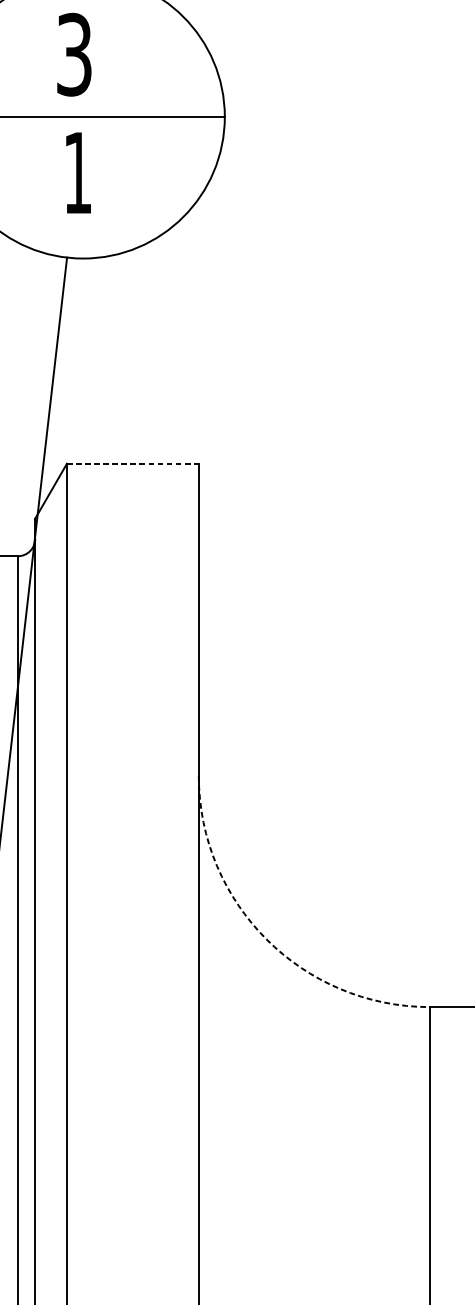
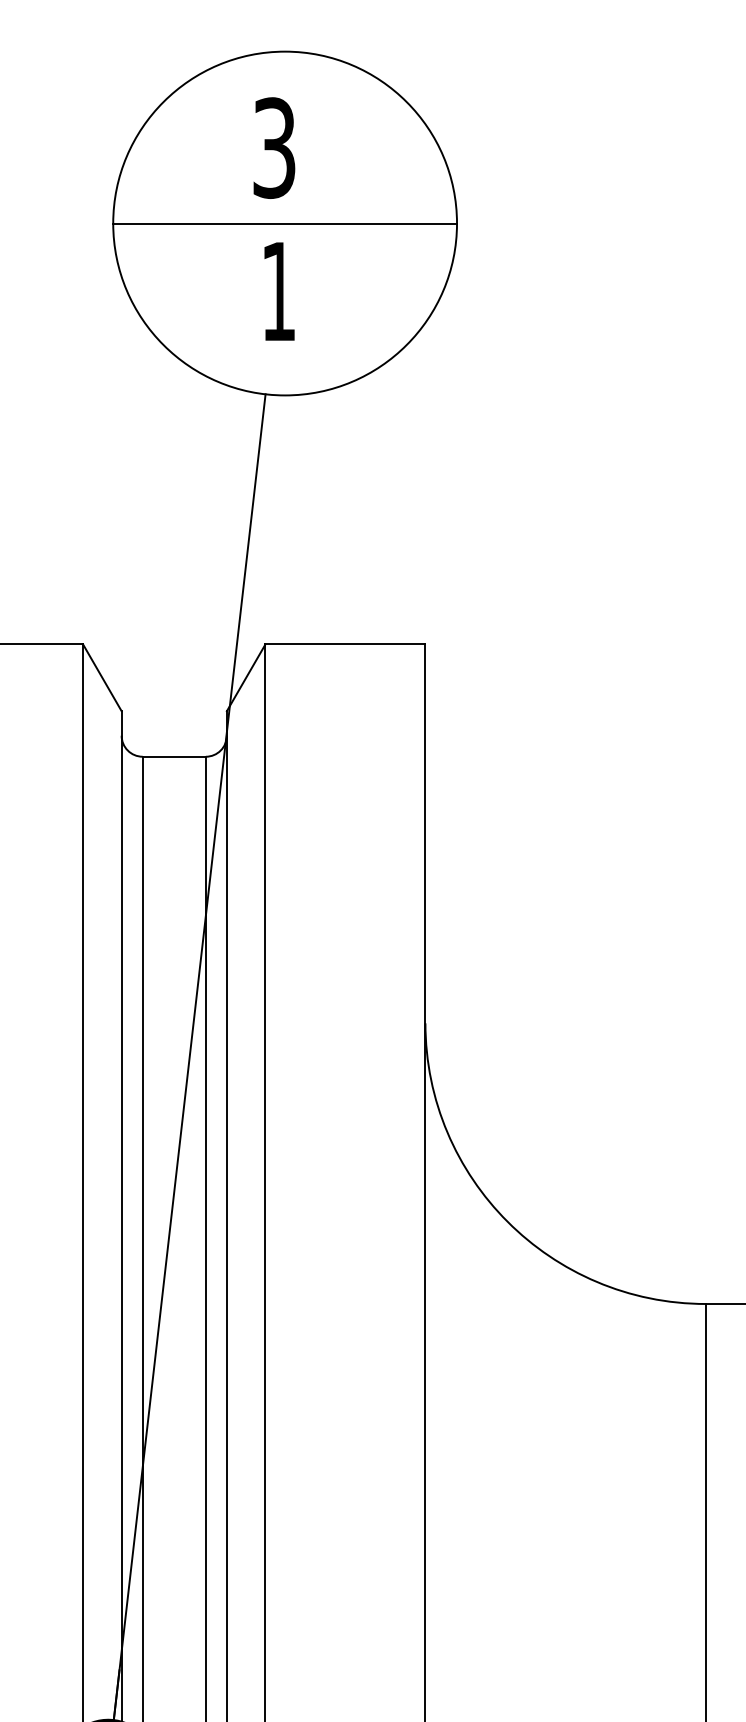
line: (132, 463) -> (345, 644), dashed -> solid
arc: (266, 939) -> (507, 1221), dashed -> solid

